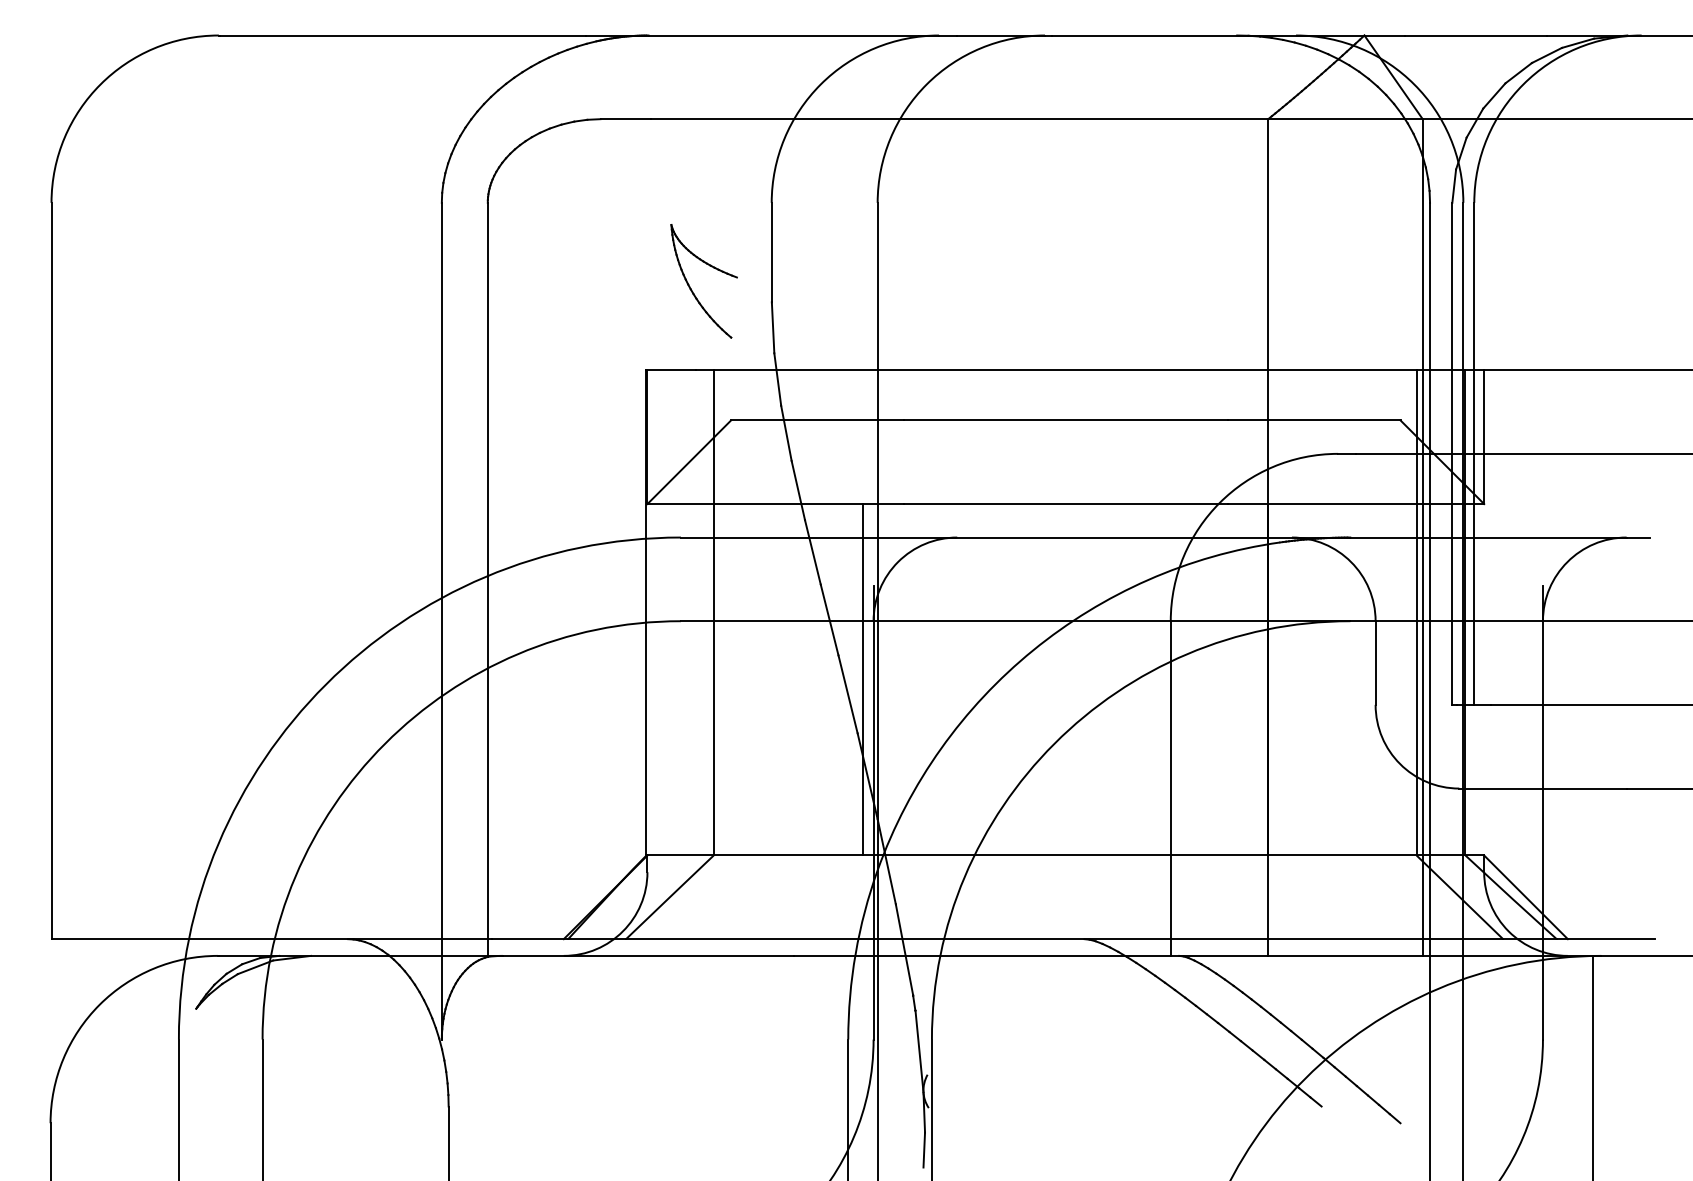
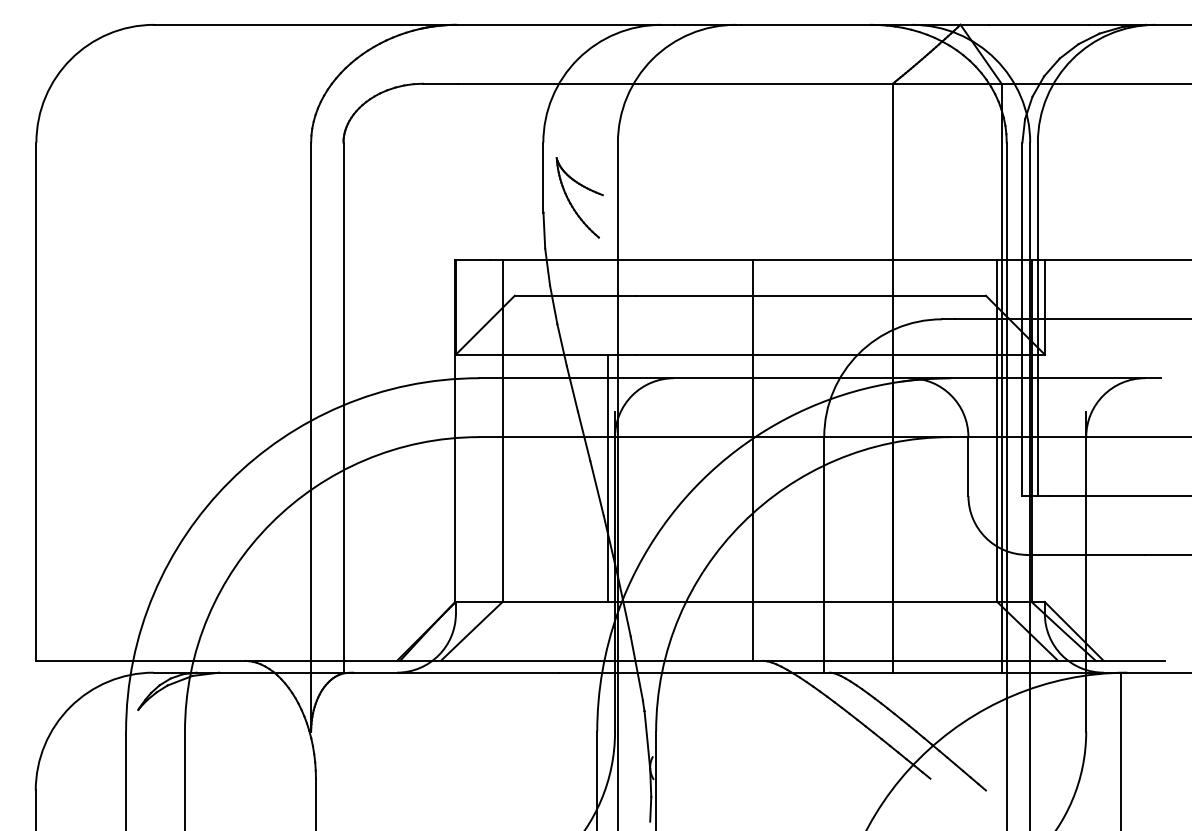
part: (690, 286) -> (570, 201), moved
line: (1070, 654) -> (753, 460), added

